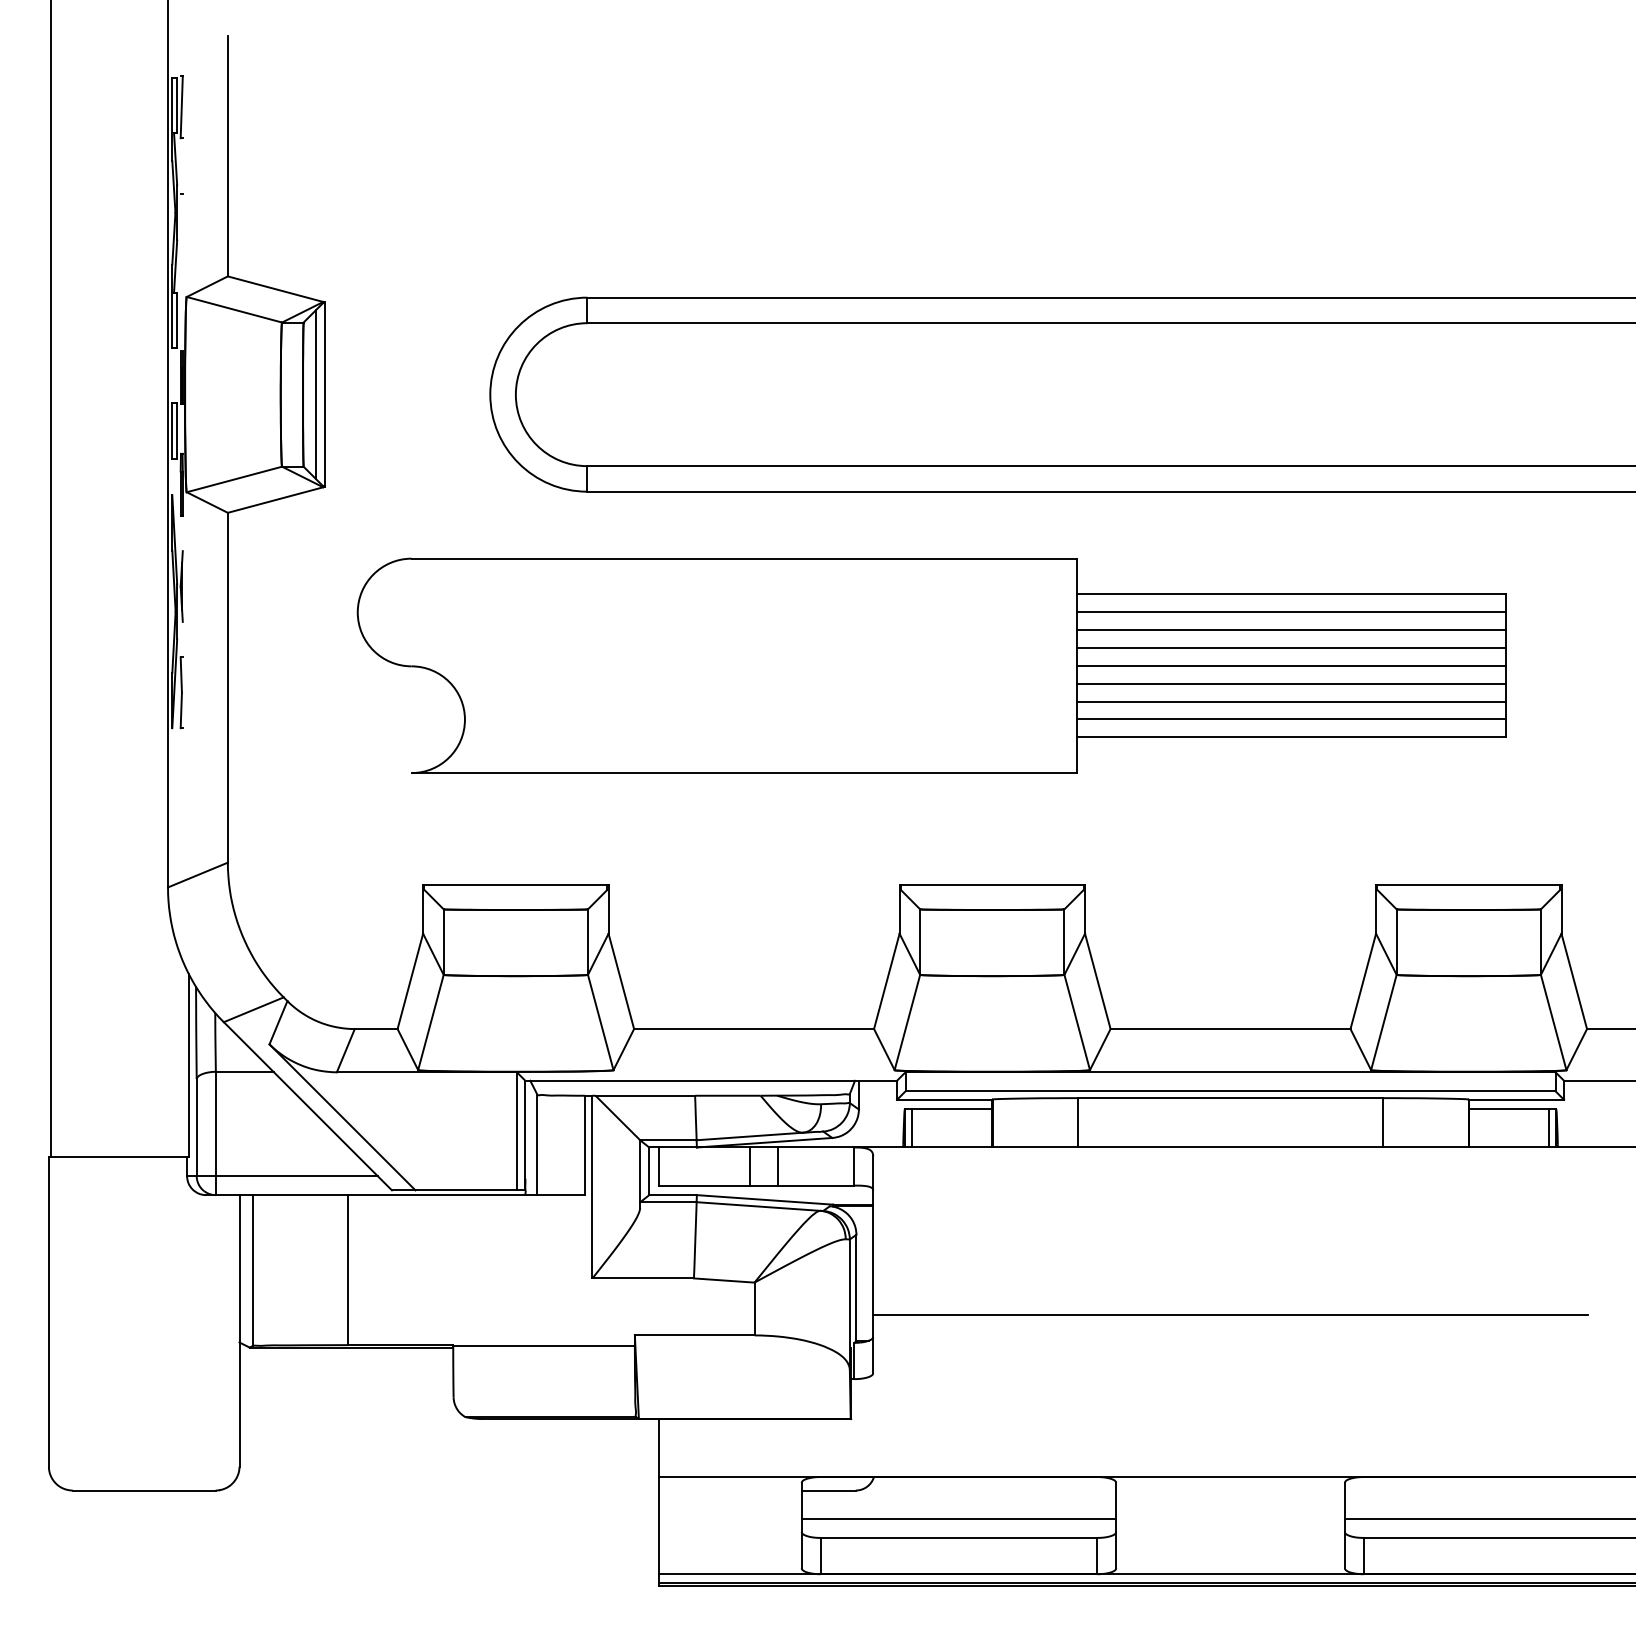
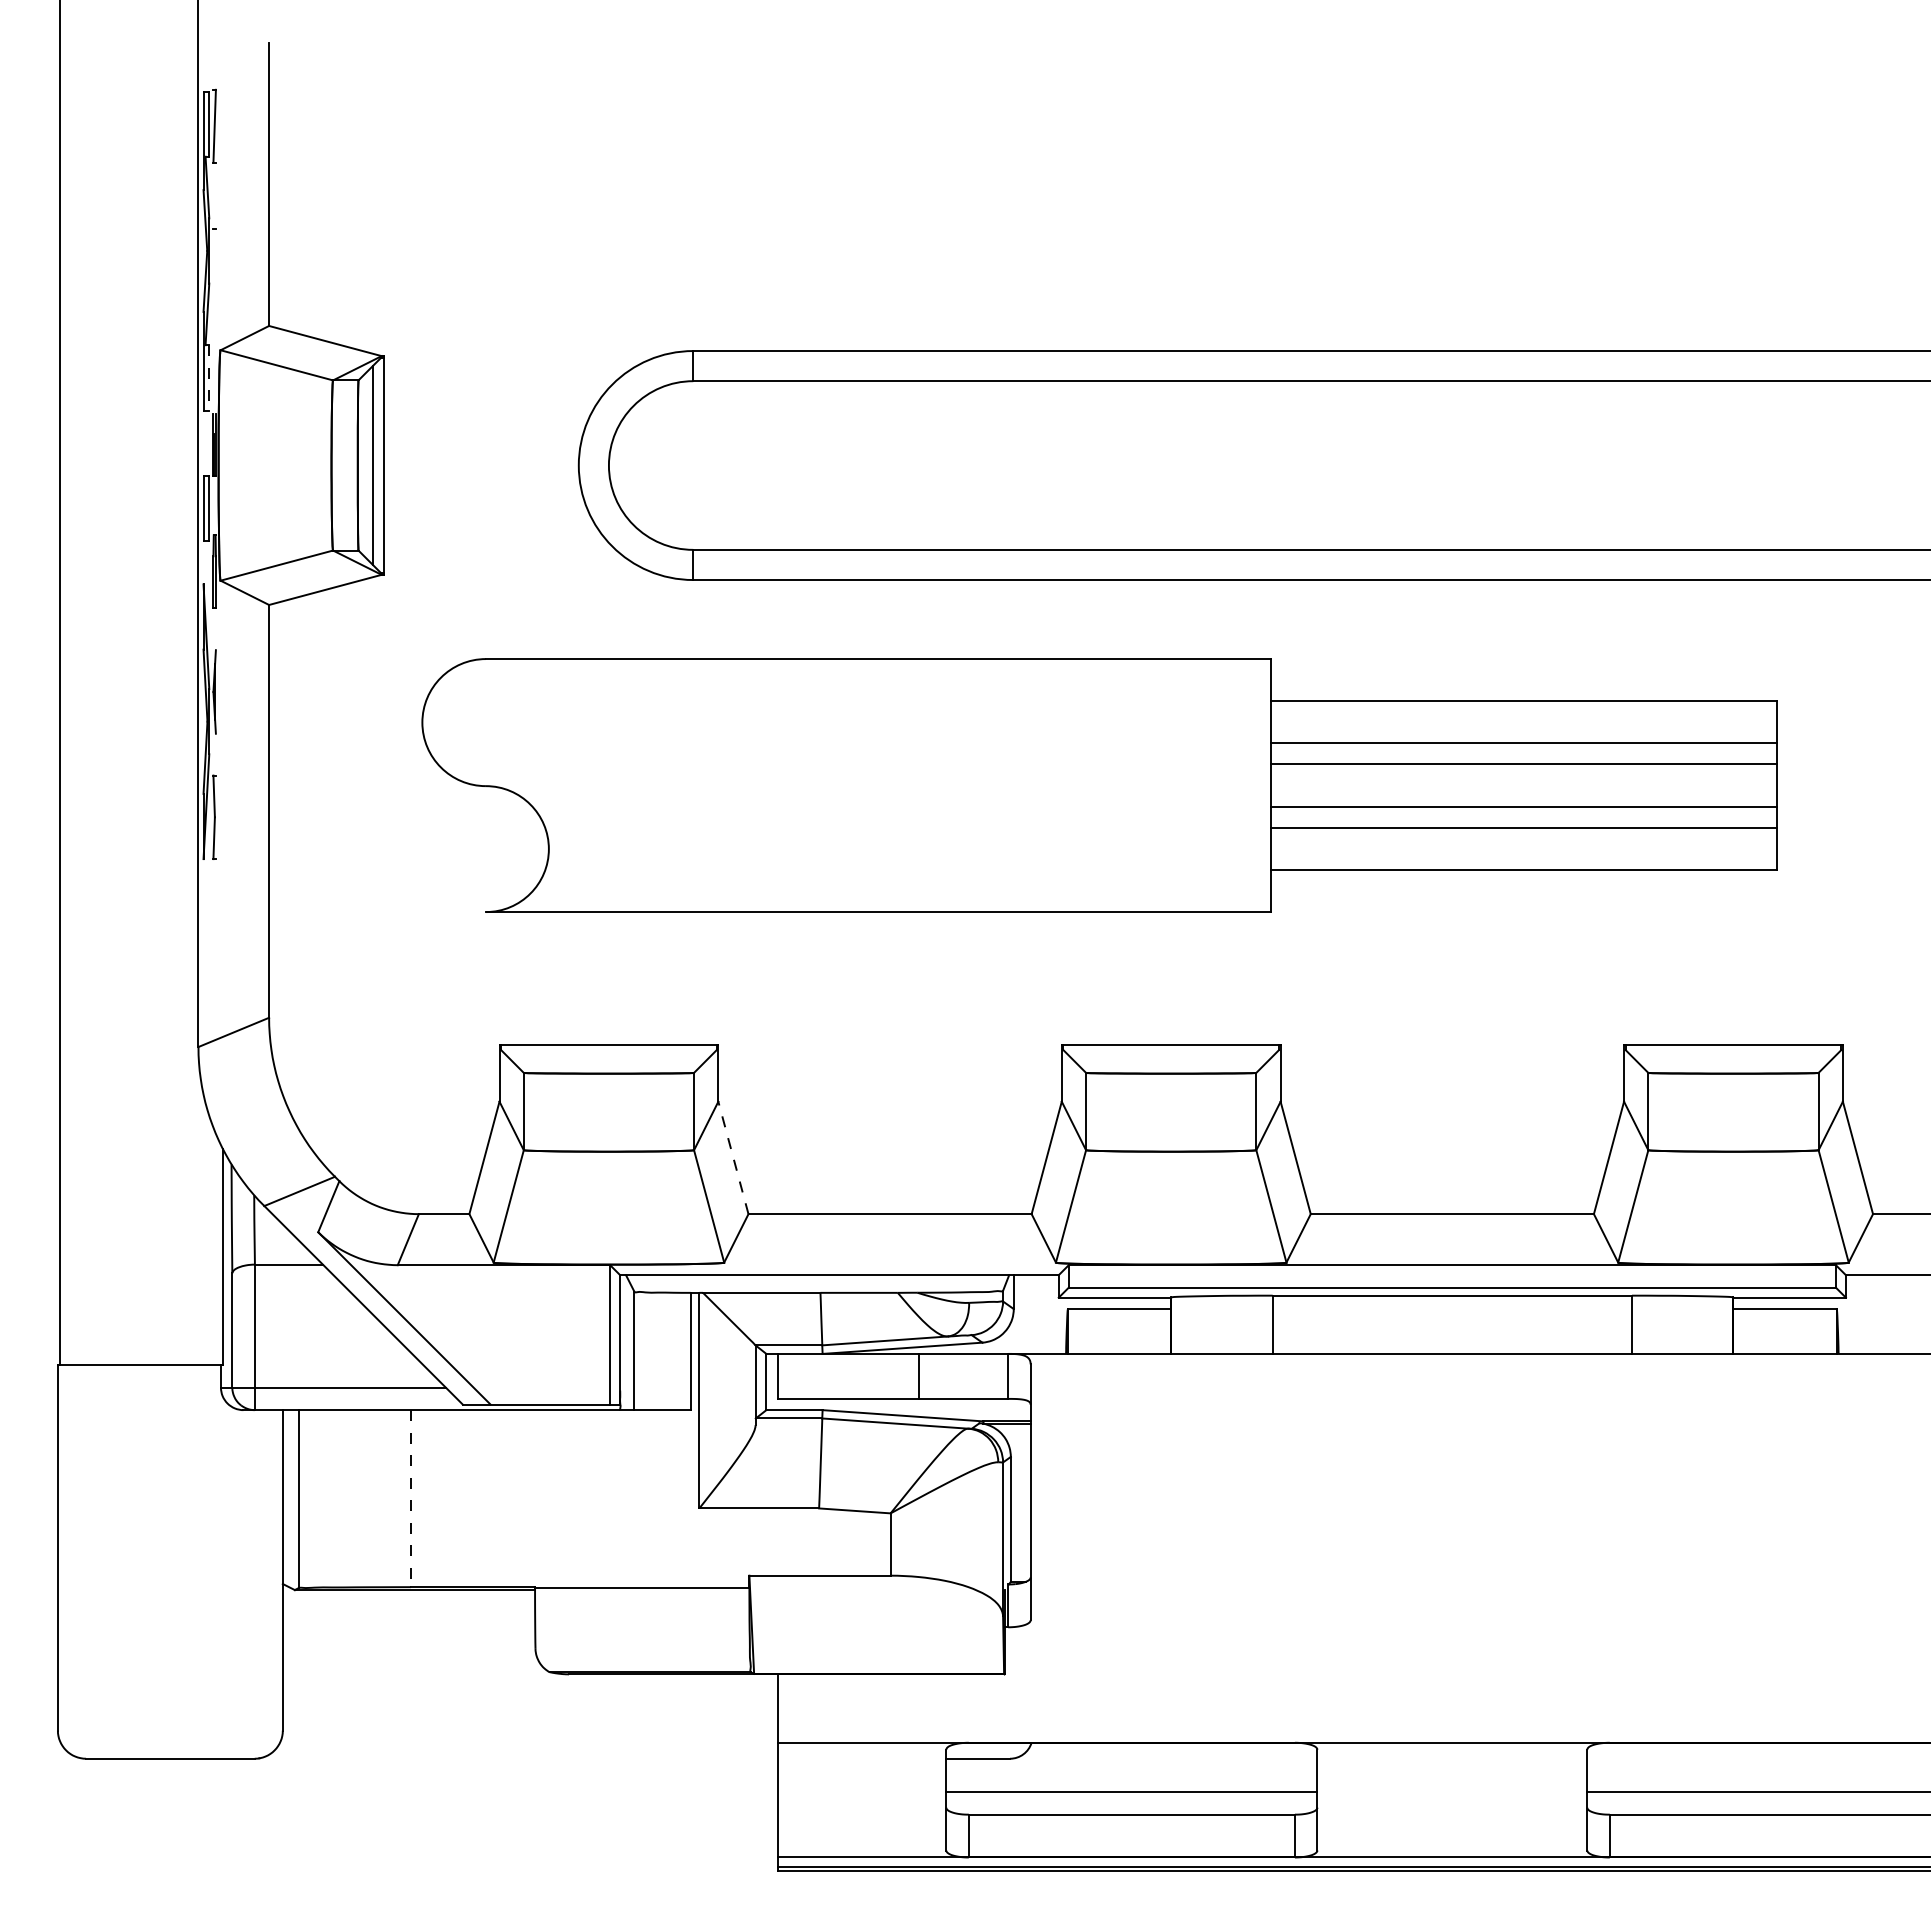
line: (177, 320) -> (209, 377), solid -> dashed
line: (1290, 611) -> (1523, 721), removed
line: (1290, 665) -> (1523, 785), removed
line: (1290, 719) -> (1523, 848), removed
line: (621, 981) -> (733, 1157), solid -> dashed
line: (912, 1127) -> (1076, 1330), removed
line: (1548, 1127) -> (1827, 1330), removed
line: (750, 1165) -> (885, 1375), removed
line: (348, 1270) -> (411, 1498), solid -> dashed
line: (1230, 1314) -> (1452, 1551), removed

